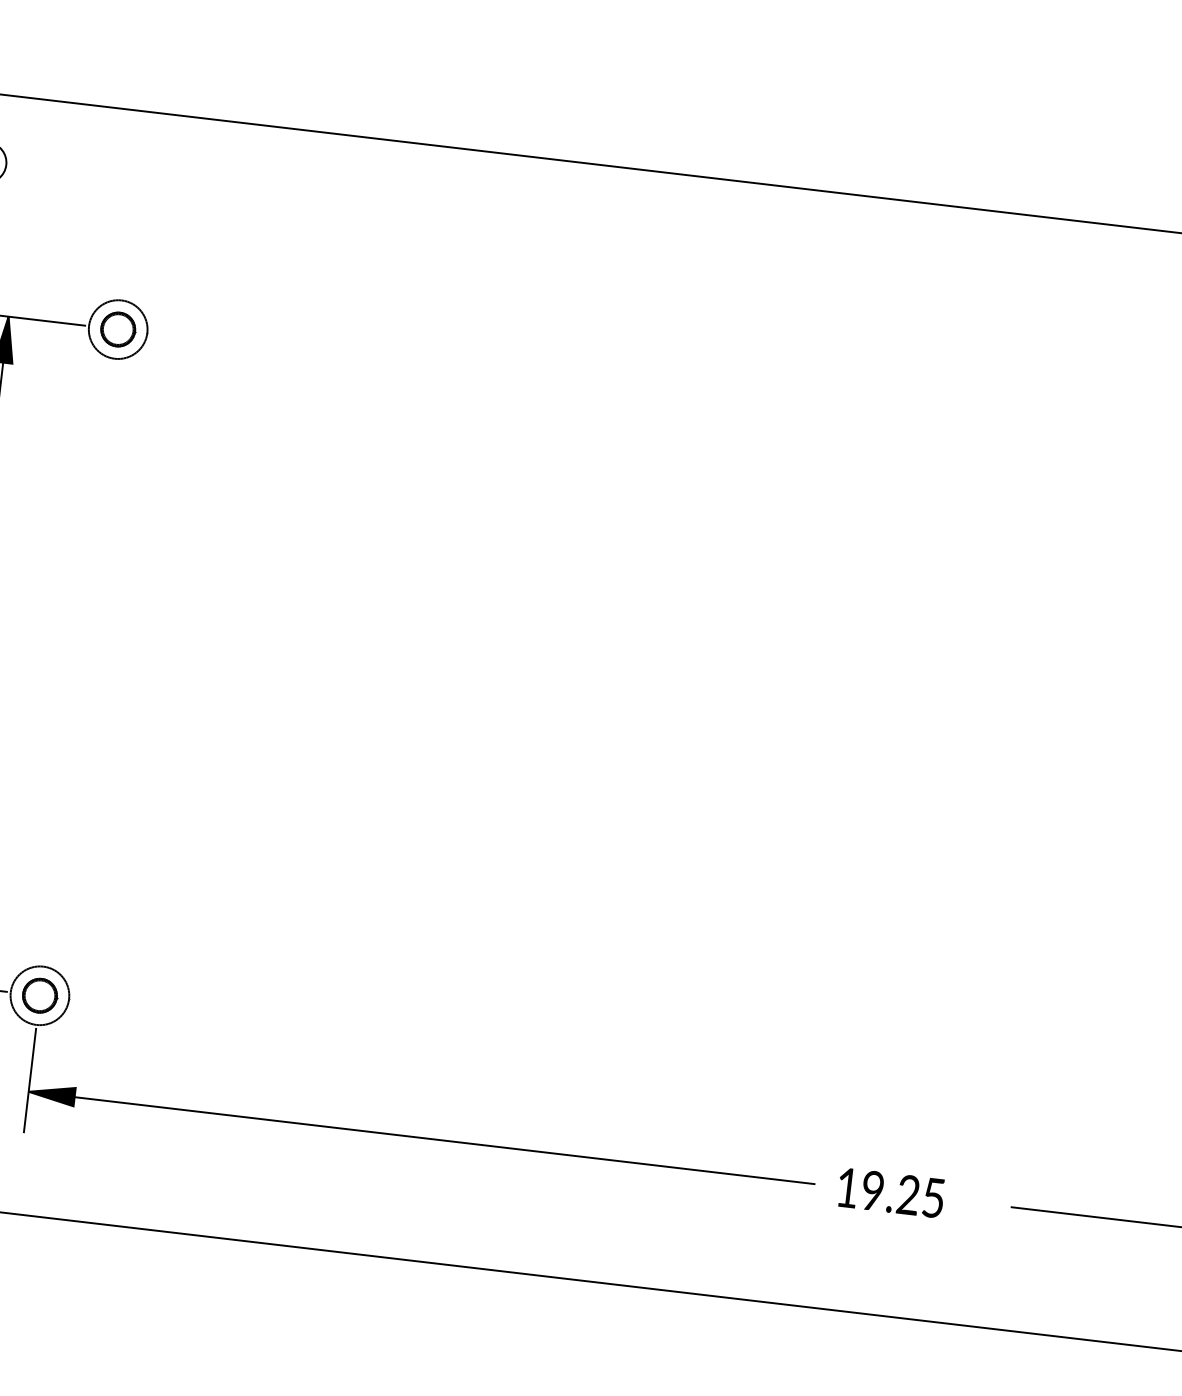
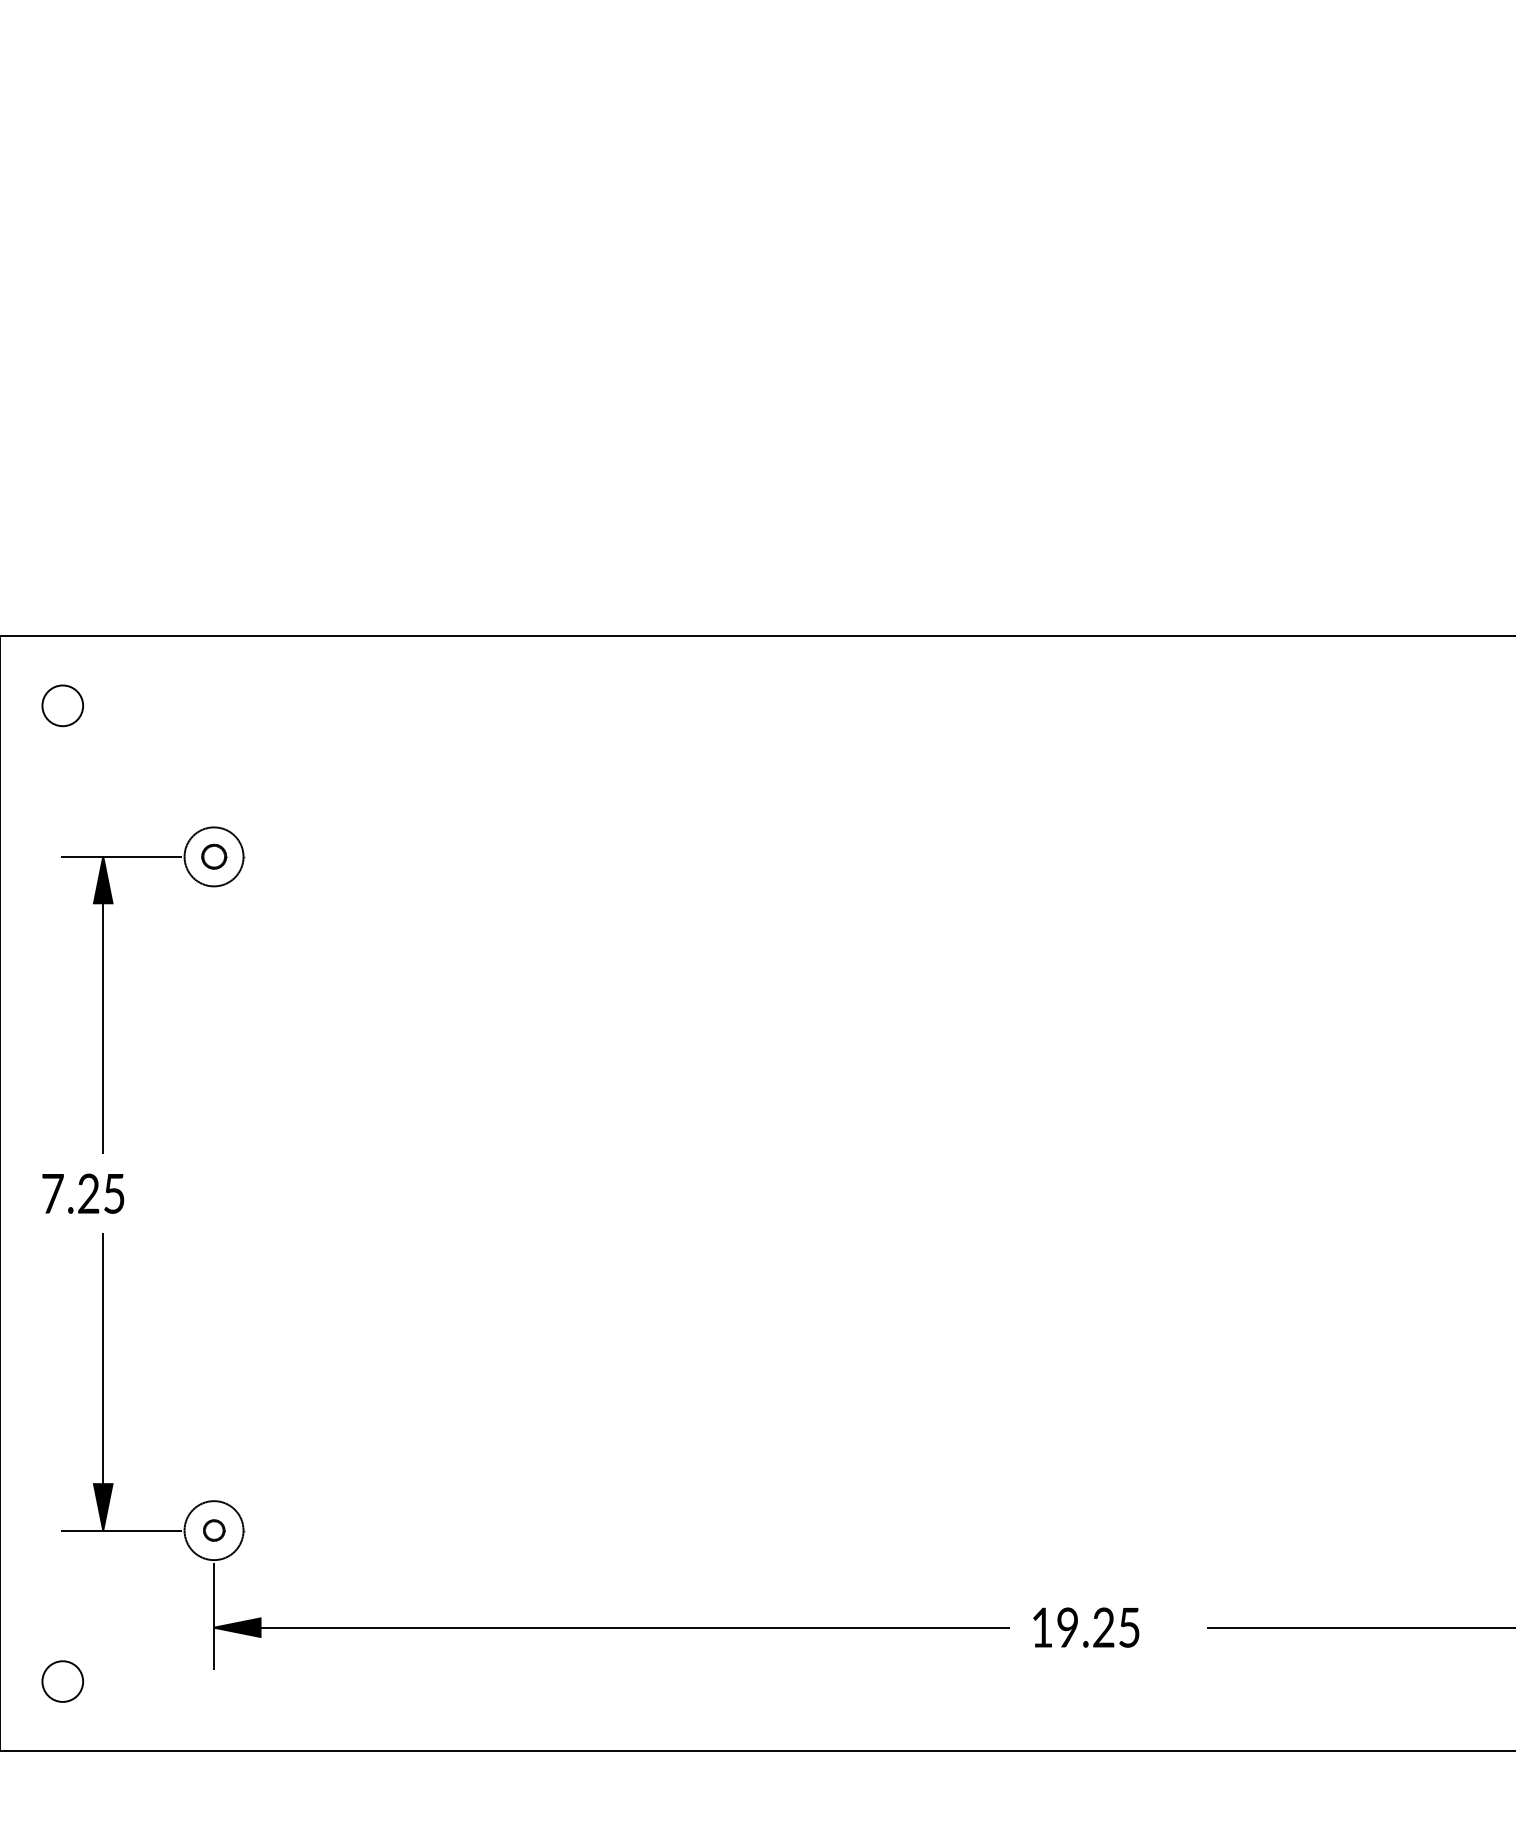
part: (118, 329) -> (214, 856), size x0.7
part: (40, 995) -> (214, 1530), size x0.6

